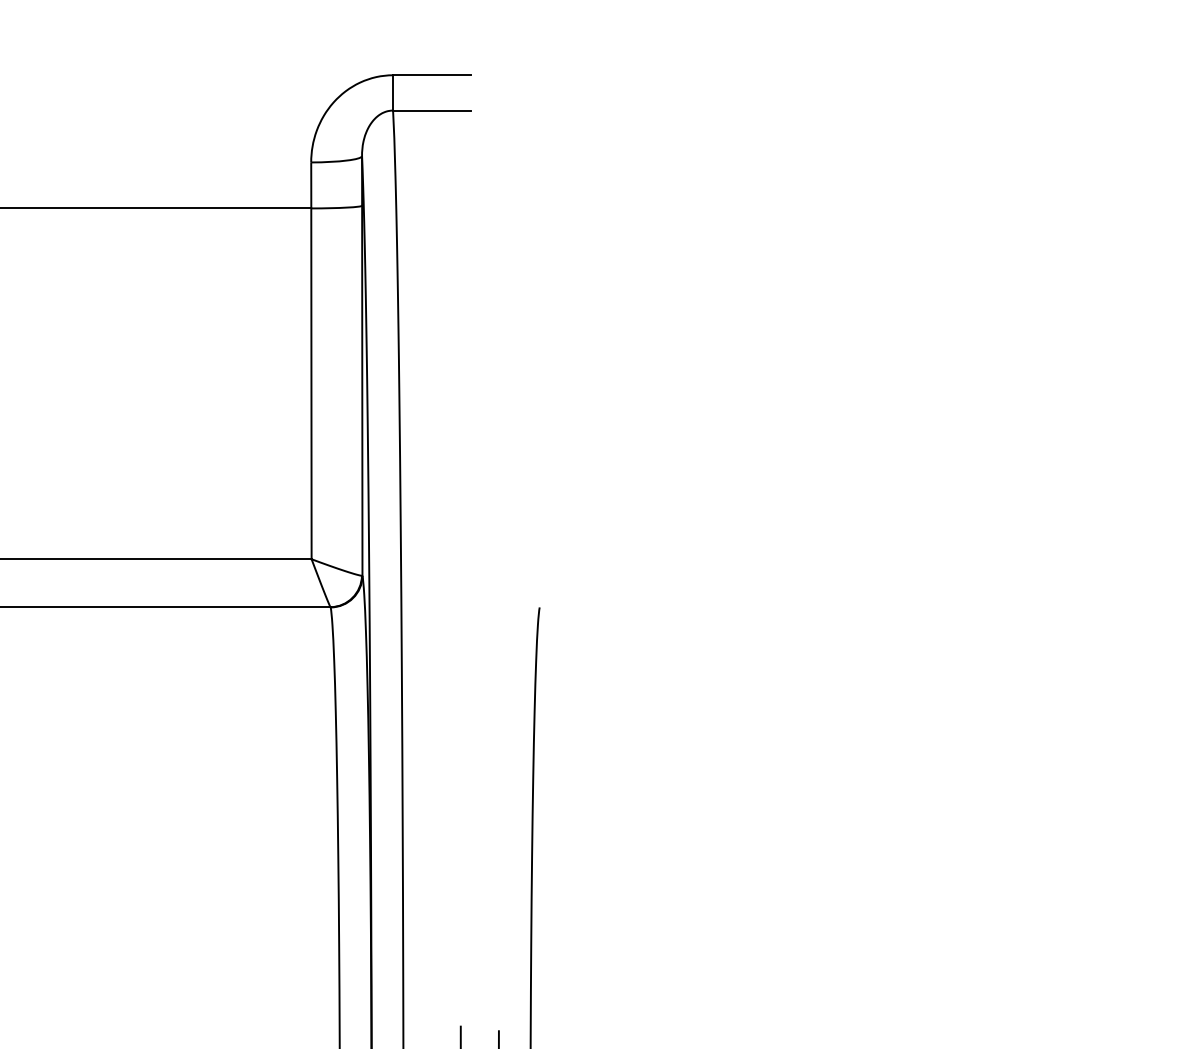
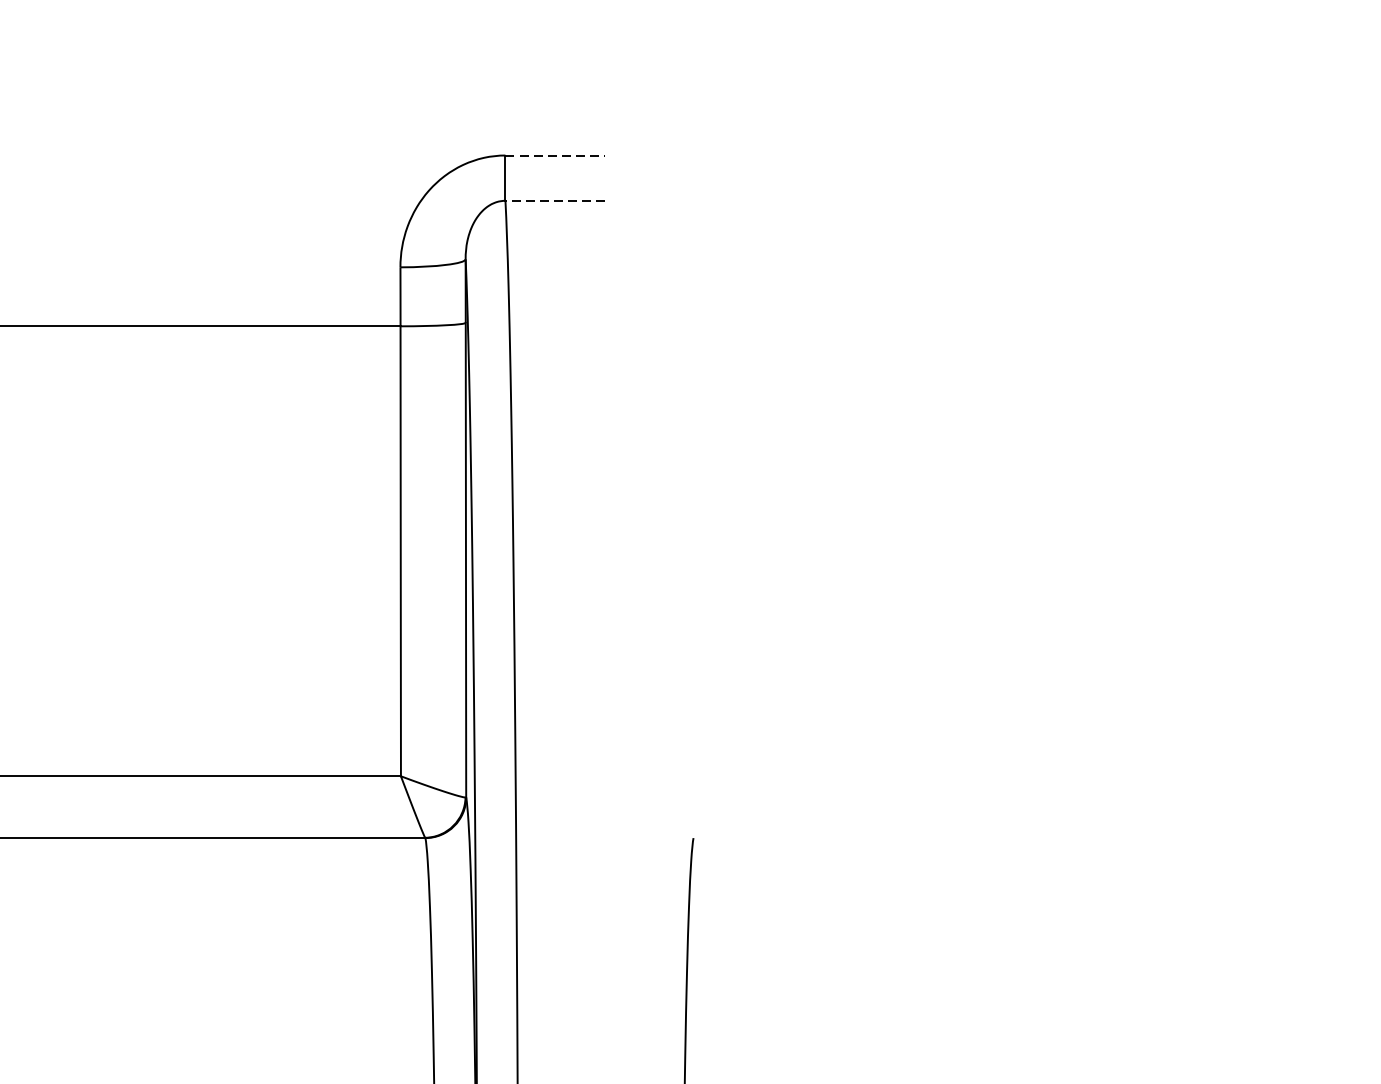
line: (432, 75) -> (556, 155), solid -> dashed
line: (432, 110) -> (556, 200), solid -> dashed

